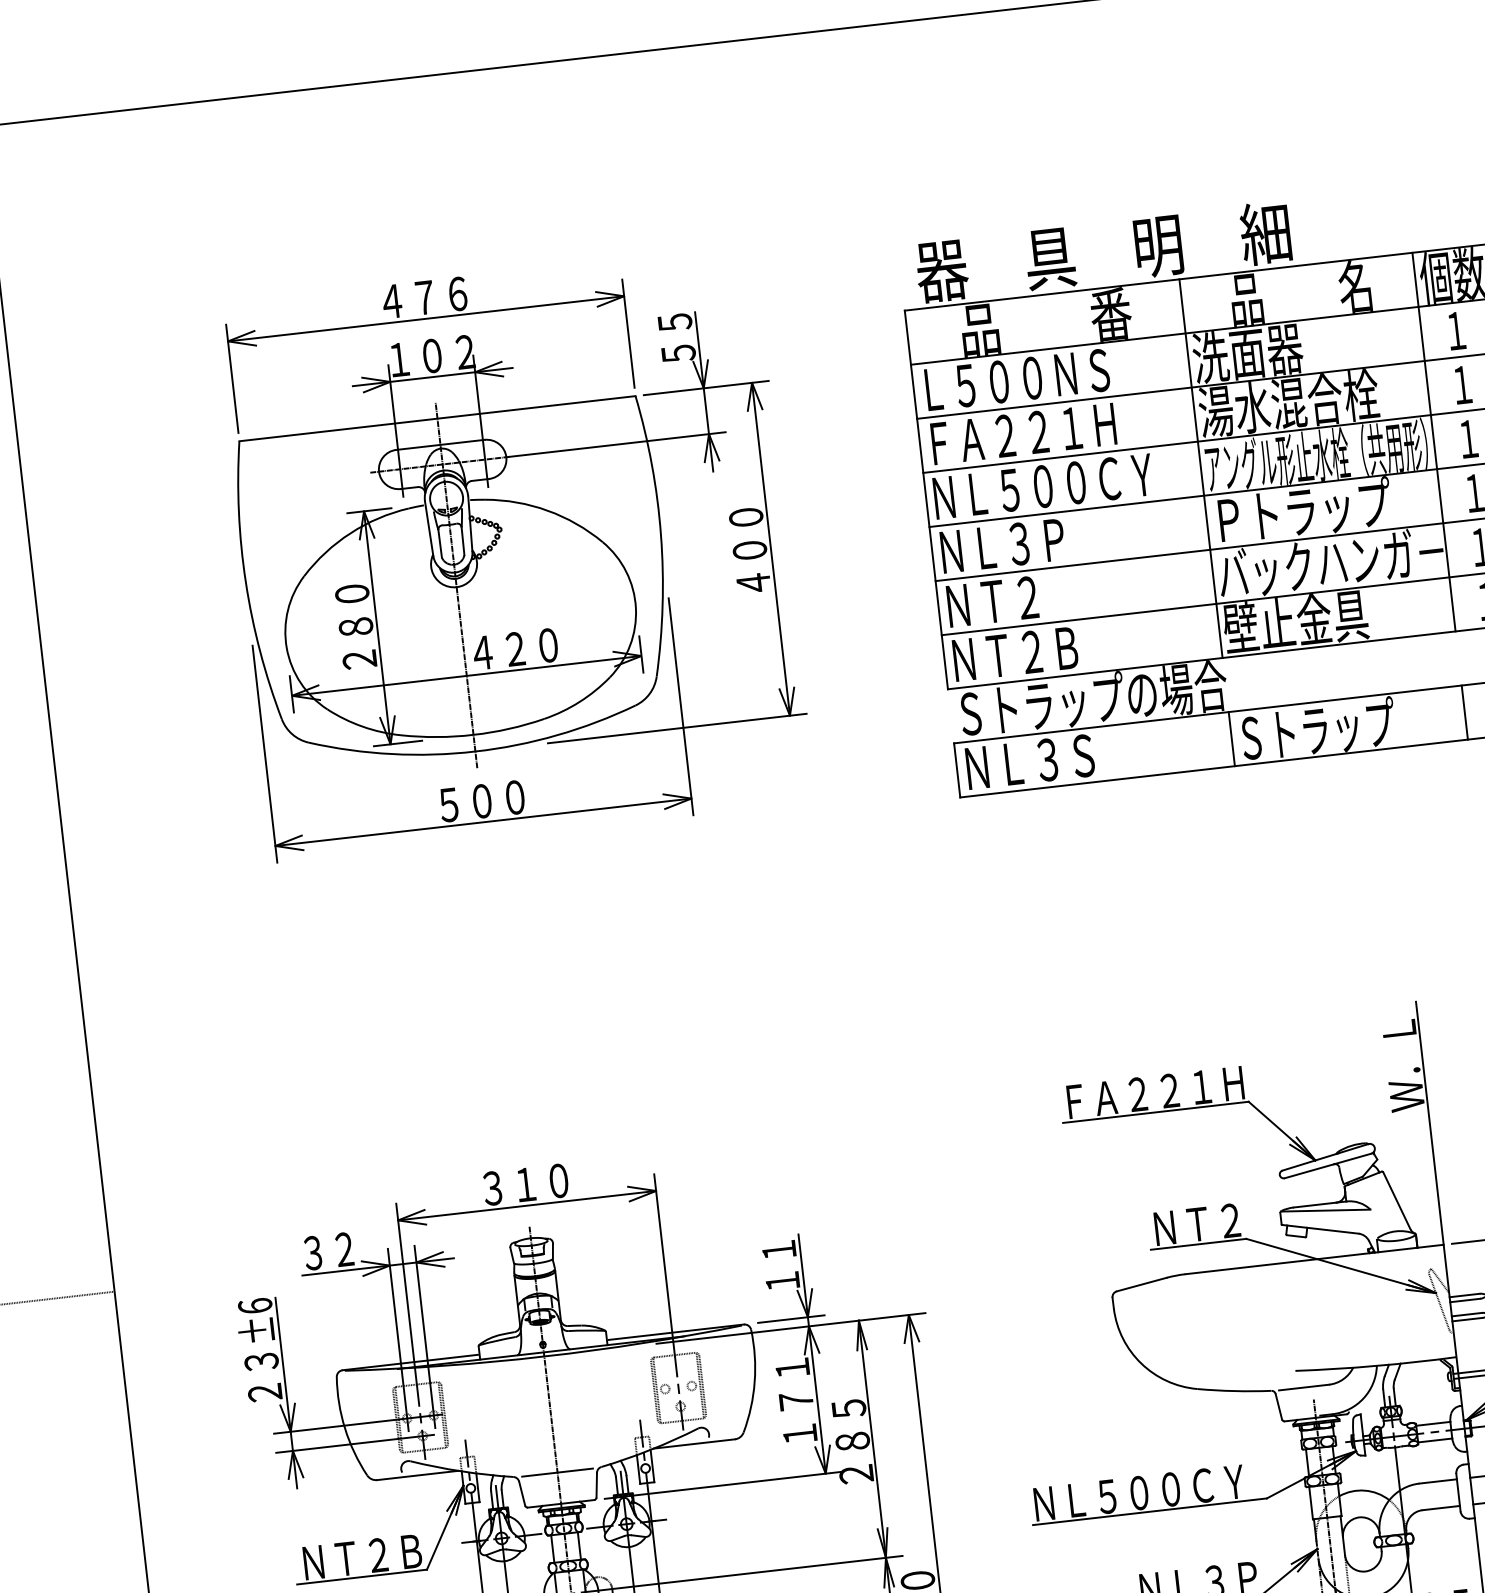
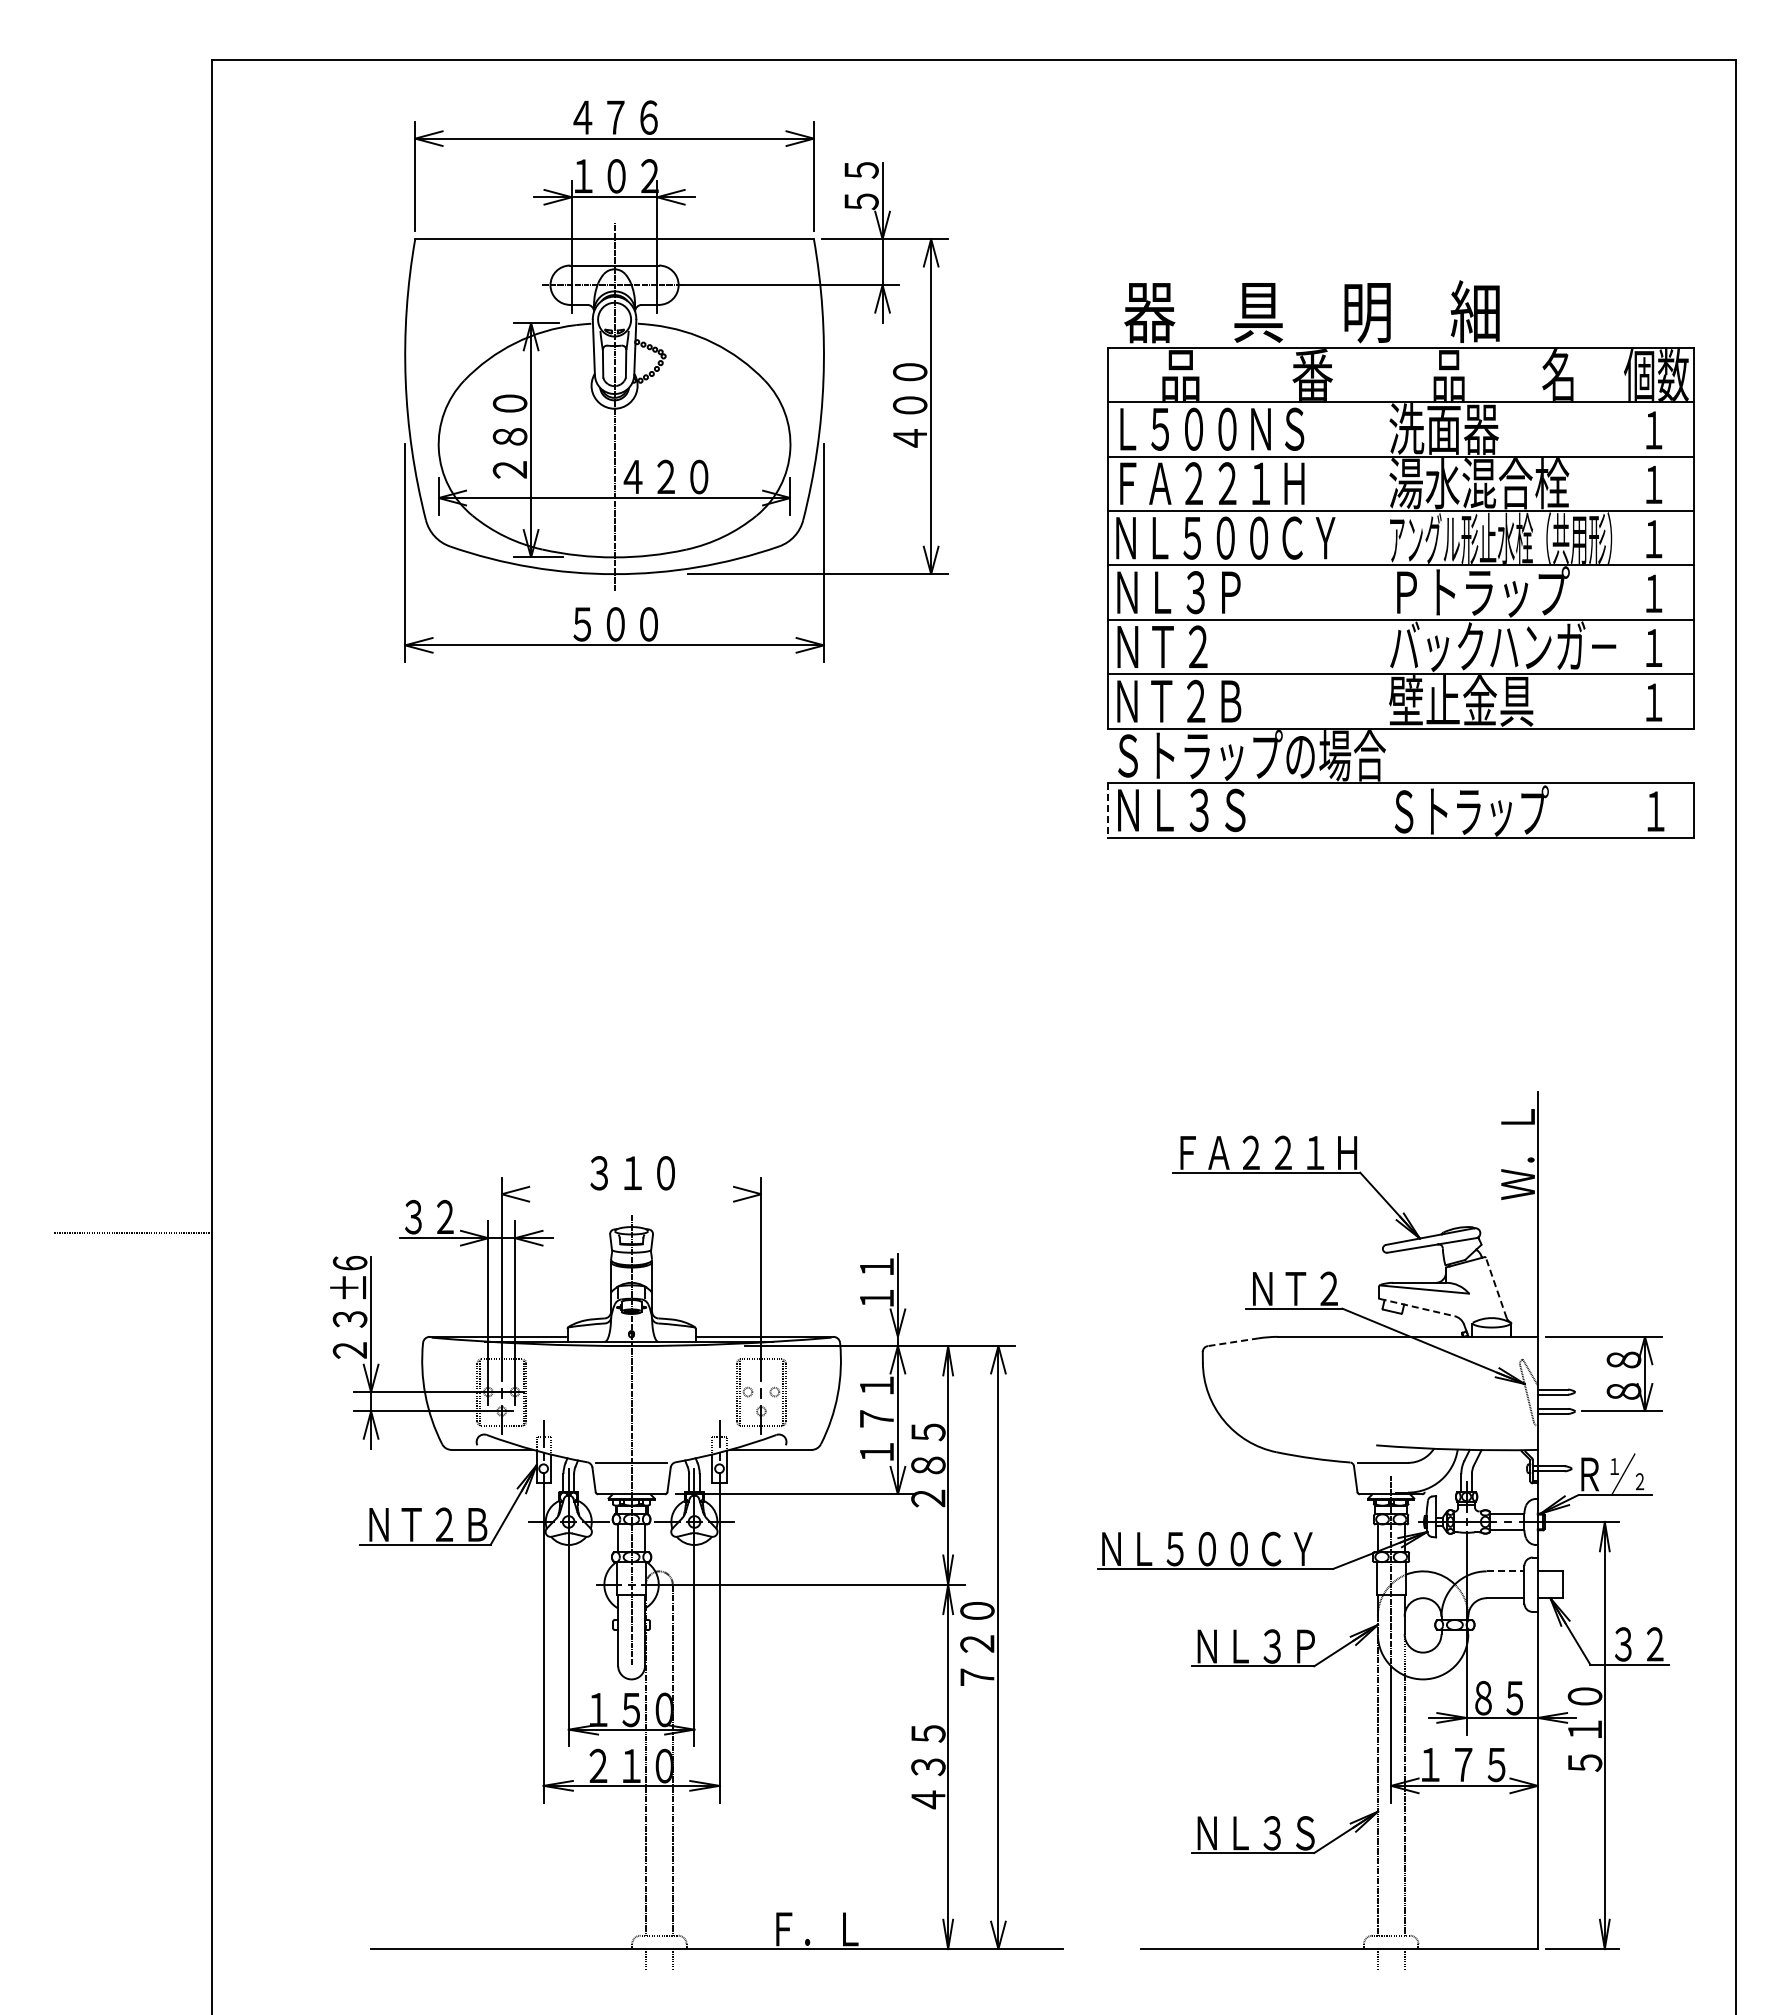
line: (1434, 441) -> (1619, 537), removed
line: (1200, 467) -> (1384, 537), removed
part: (515, 553) -> (676, 381), moved
line: (1465, 712) -> (1619, 810), removed
line: (1231, 739) -> (1384, 810), removed
line: (957, 770) -> (1108, 810), solid -> dashed
line: (1397, 1201) -> (1496, 1288), solid -> dashed
line: (527, 1205) -> (631, 1194), removed
line: (1320, 1229) -> (1417, 1307), solid -> dashed
line: (1141, 1284) -> (1233, 1342), solid -> dashed
line: (790, 1318) -> (880, 1336), removed
line: (1438, 1481) -> (1505, 1571), solid -> dashed

